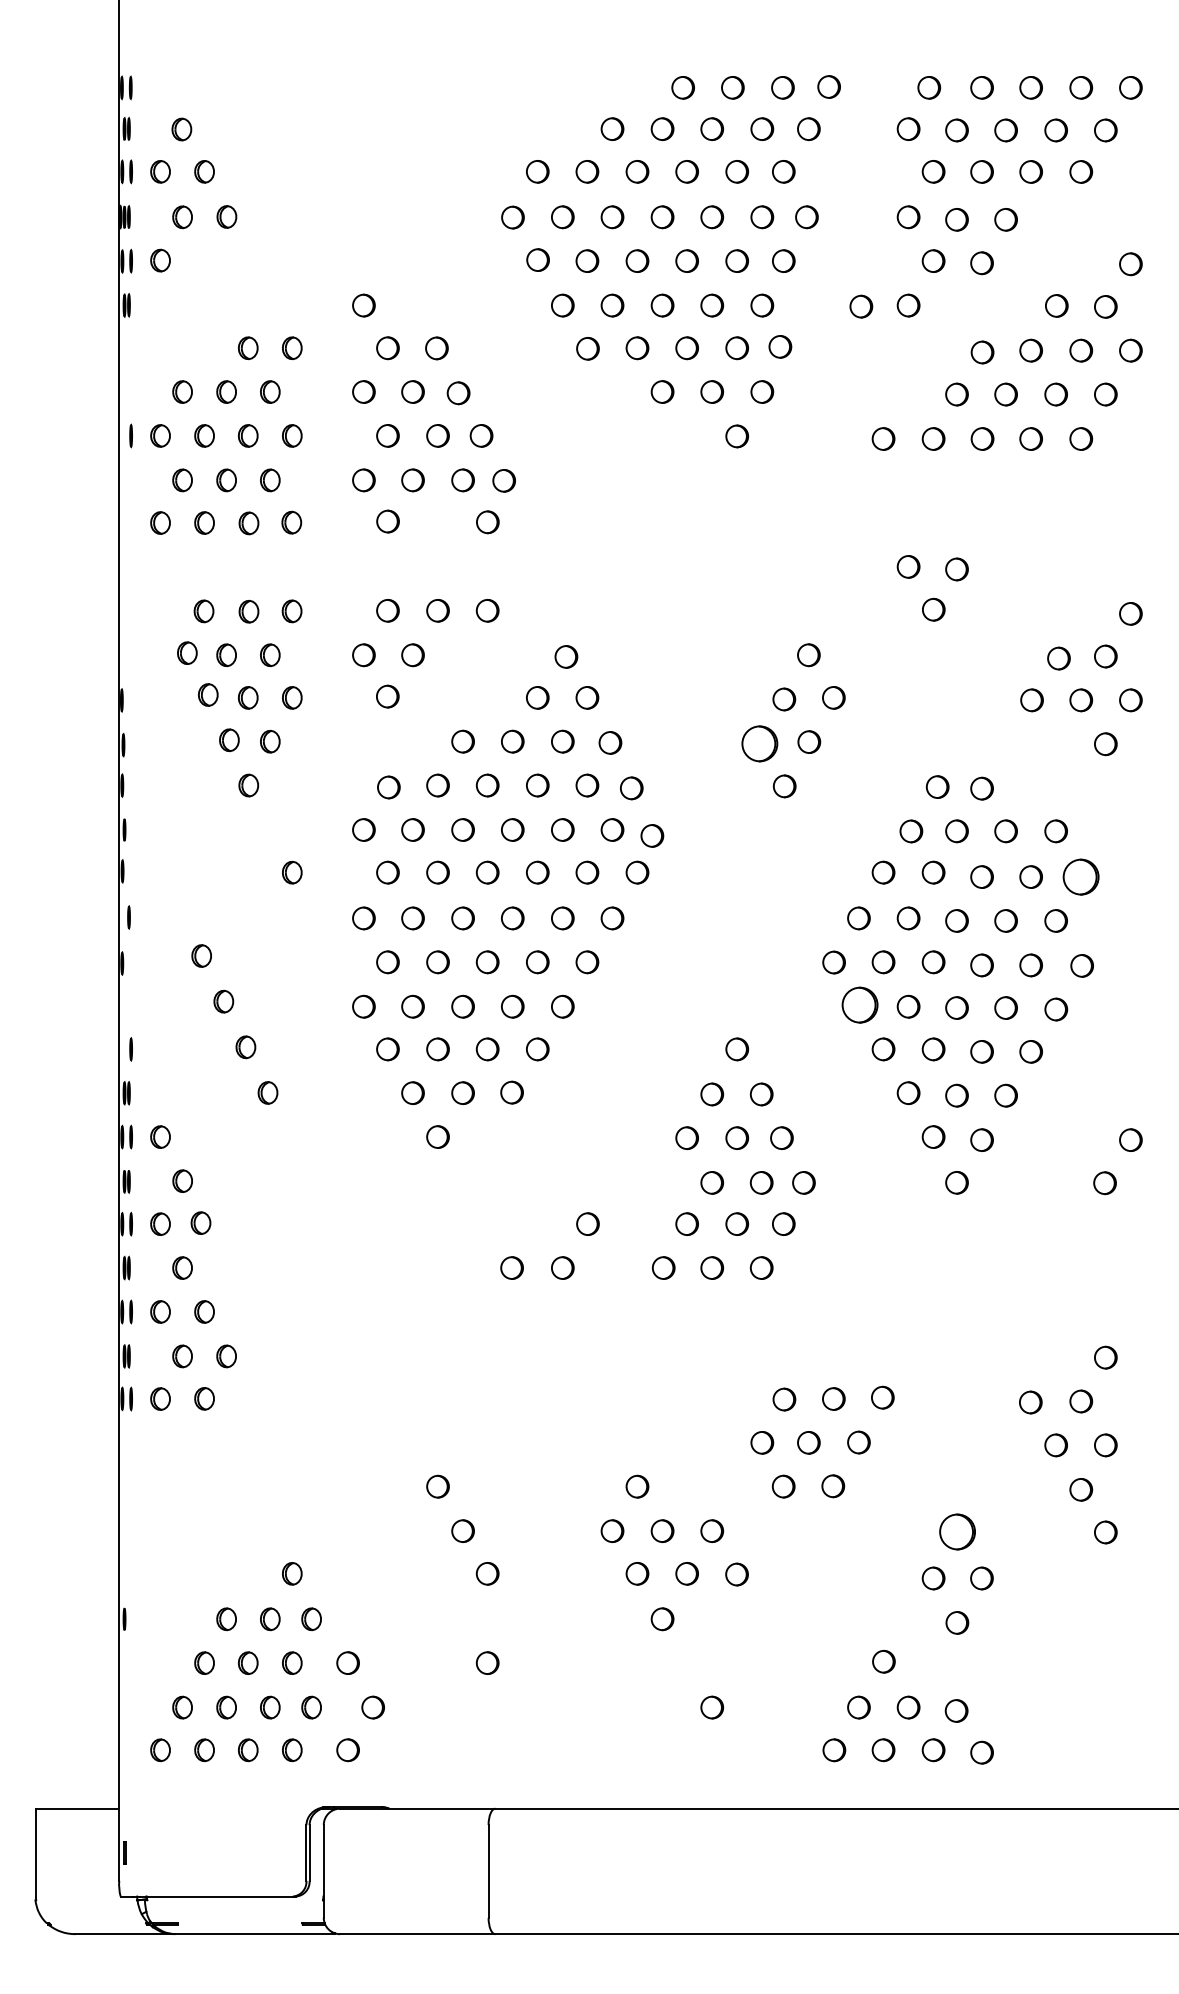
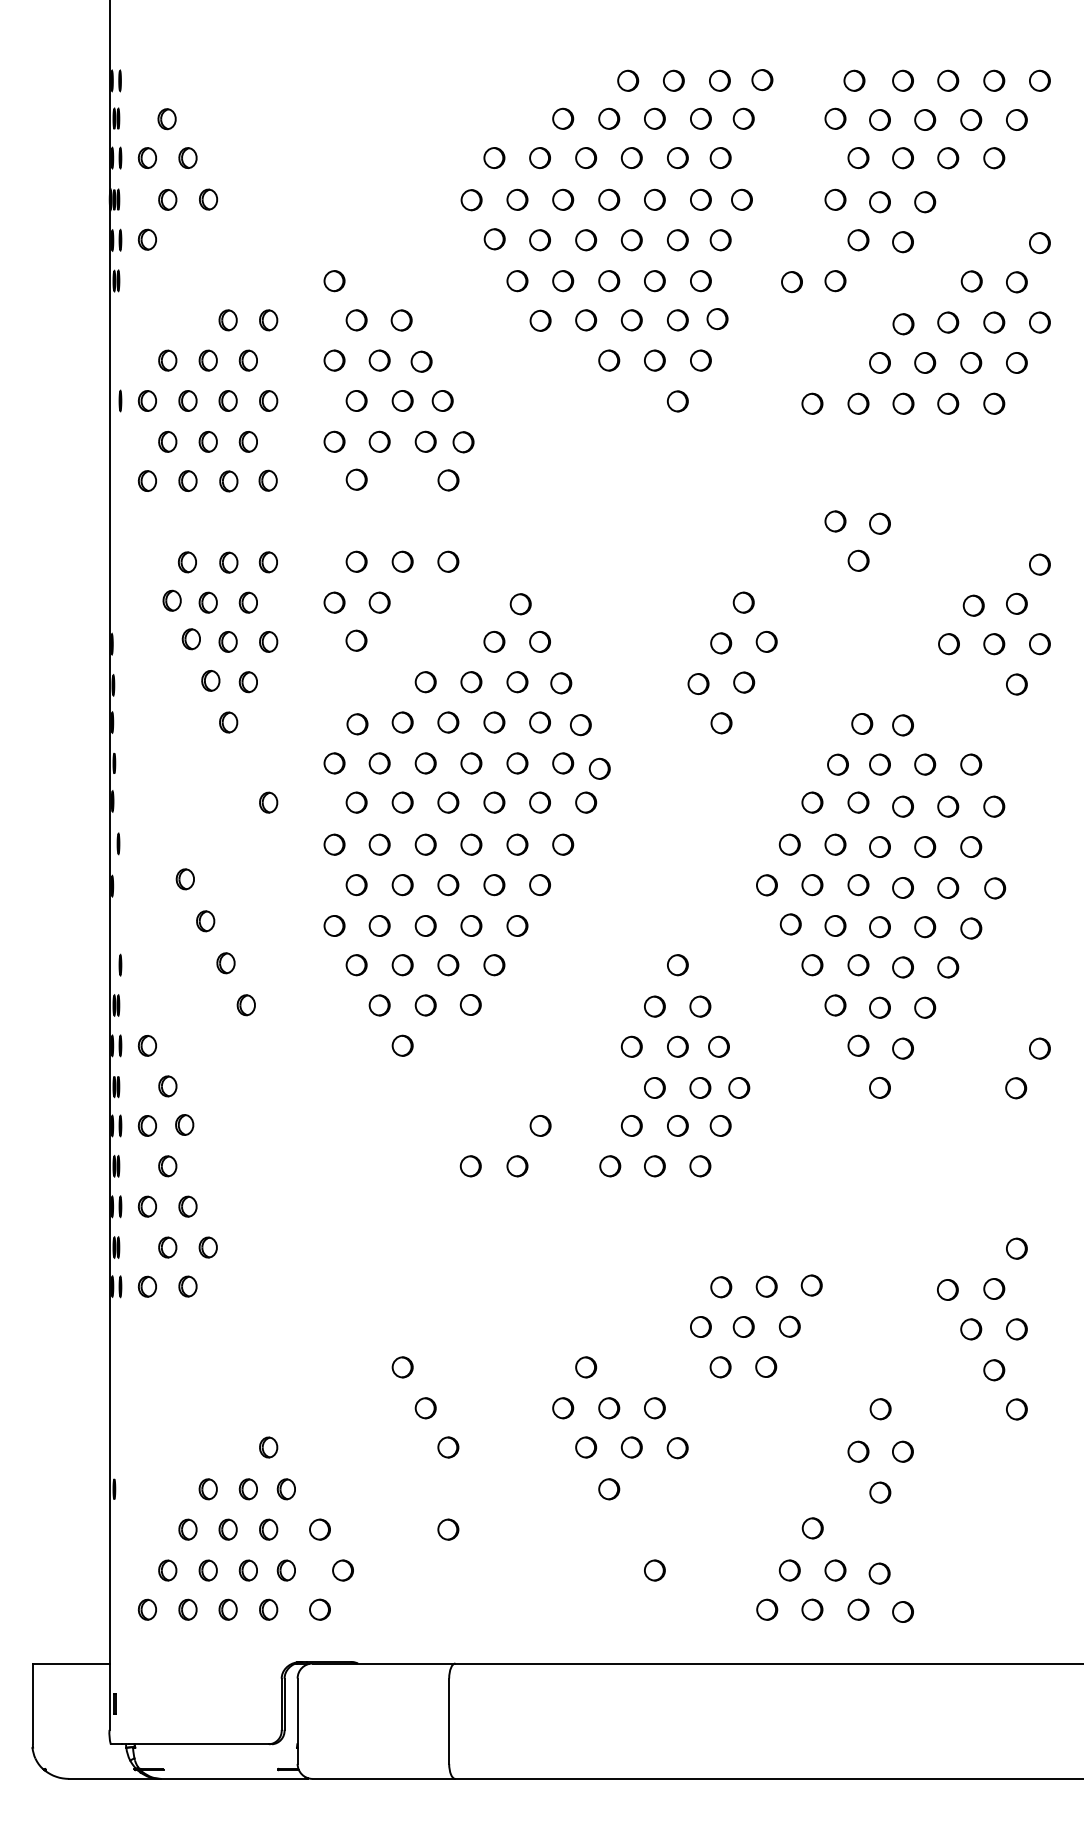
part: (759, 743) -> (698, 683), size x0.62
part: (1081, 876) -> (994, 806), size x0.62
circle: (859, 1004) -> (790, 923), size x0.62
part: (957, 1532) -> (880, 1409), size x0.62

